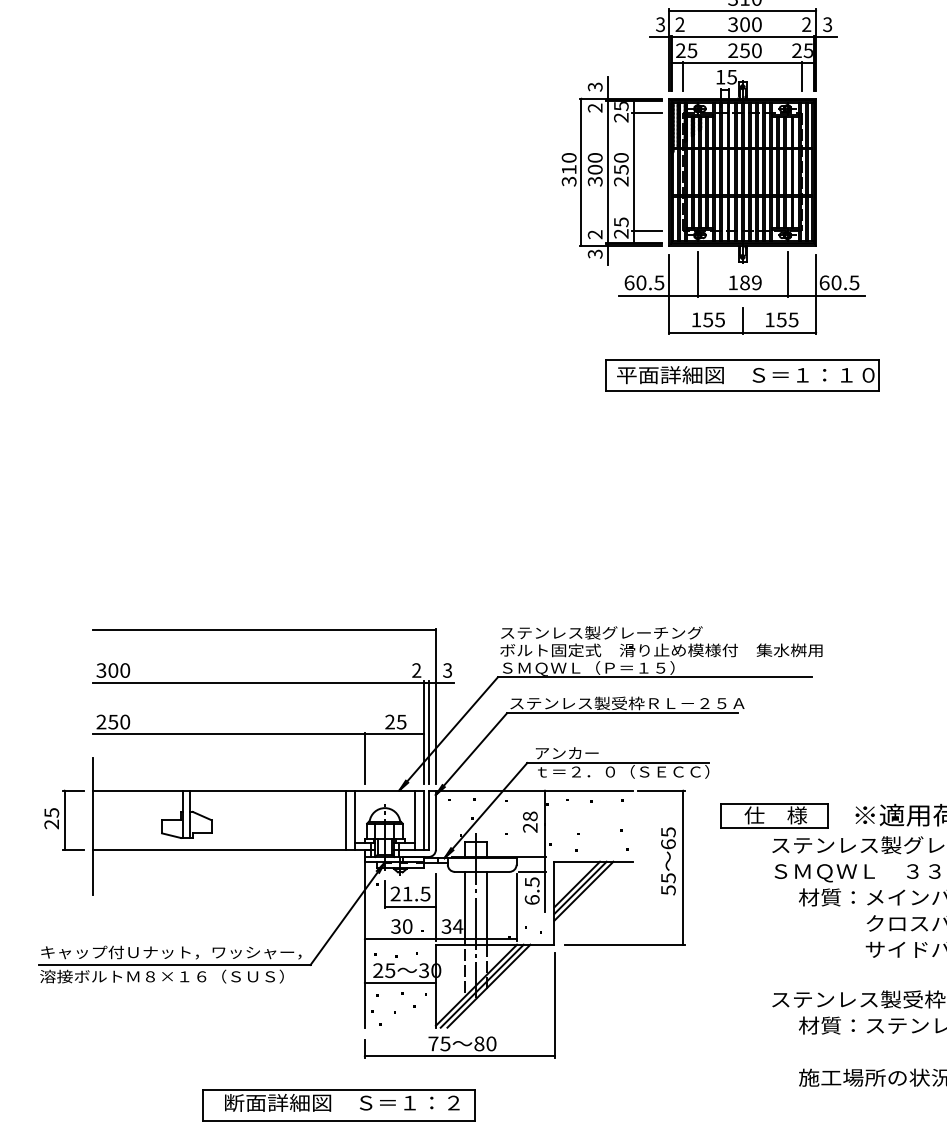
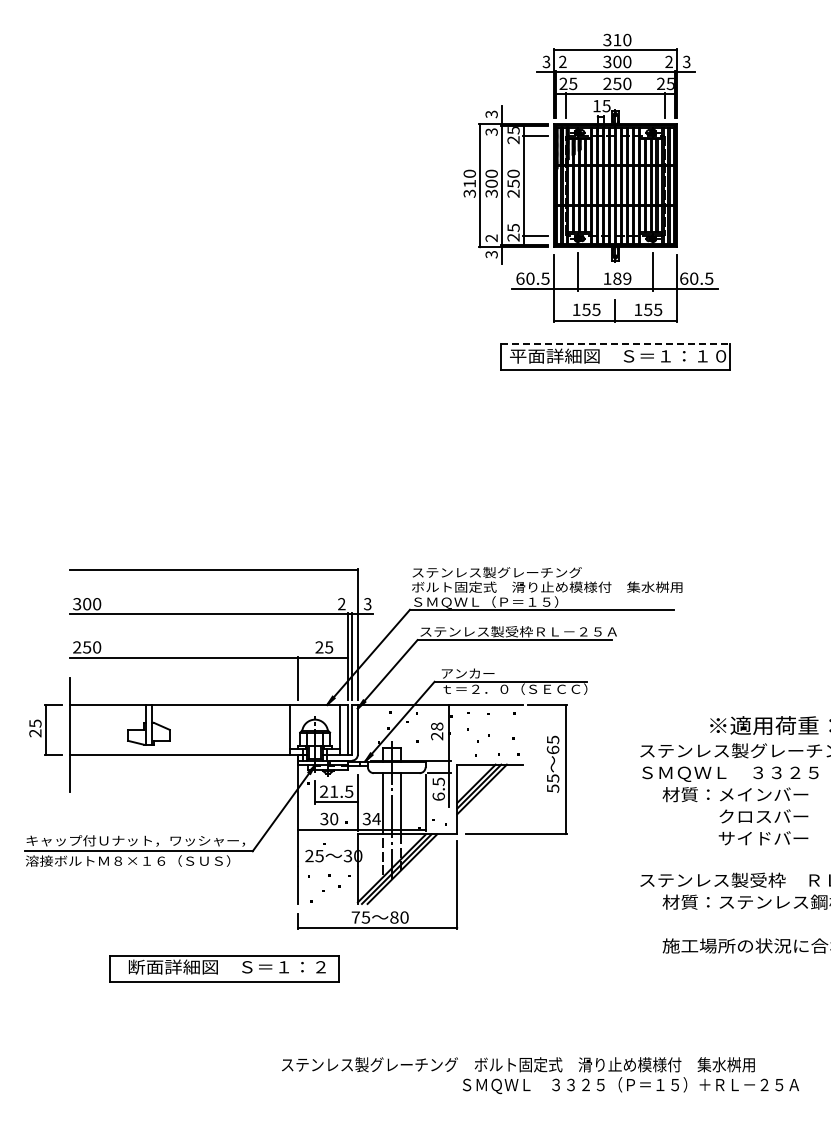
text: (595, 107) -> (491, 131), 2 -> 3
line: (742, 360) -> (615, 343), solid -> dashed
part: (774, 815) -> (642, 725), removed
line: (346, 819) -> (282, 729), removed
line: (399, 983) -> (327, 866), removed
part: (338, 1104) -> (224, 968), moved

